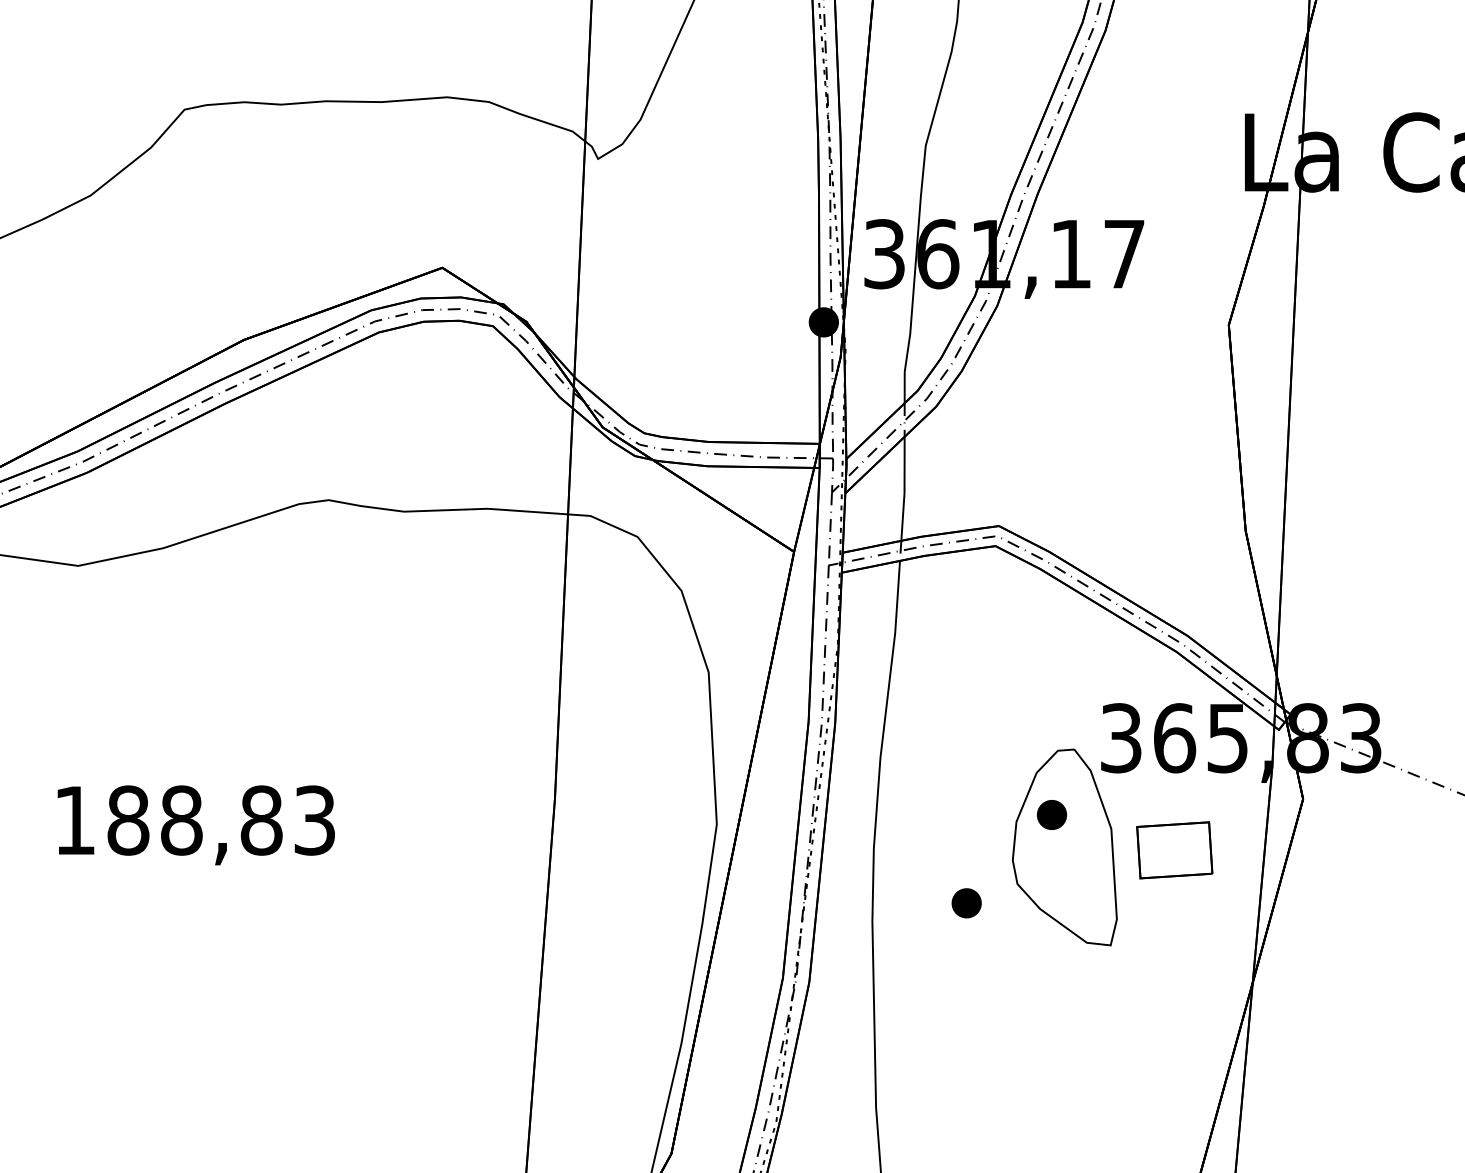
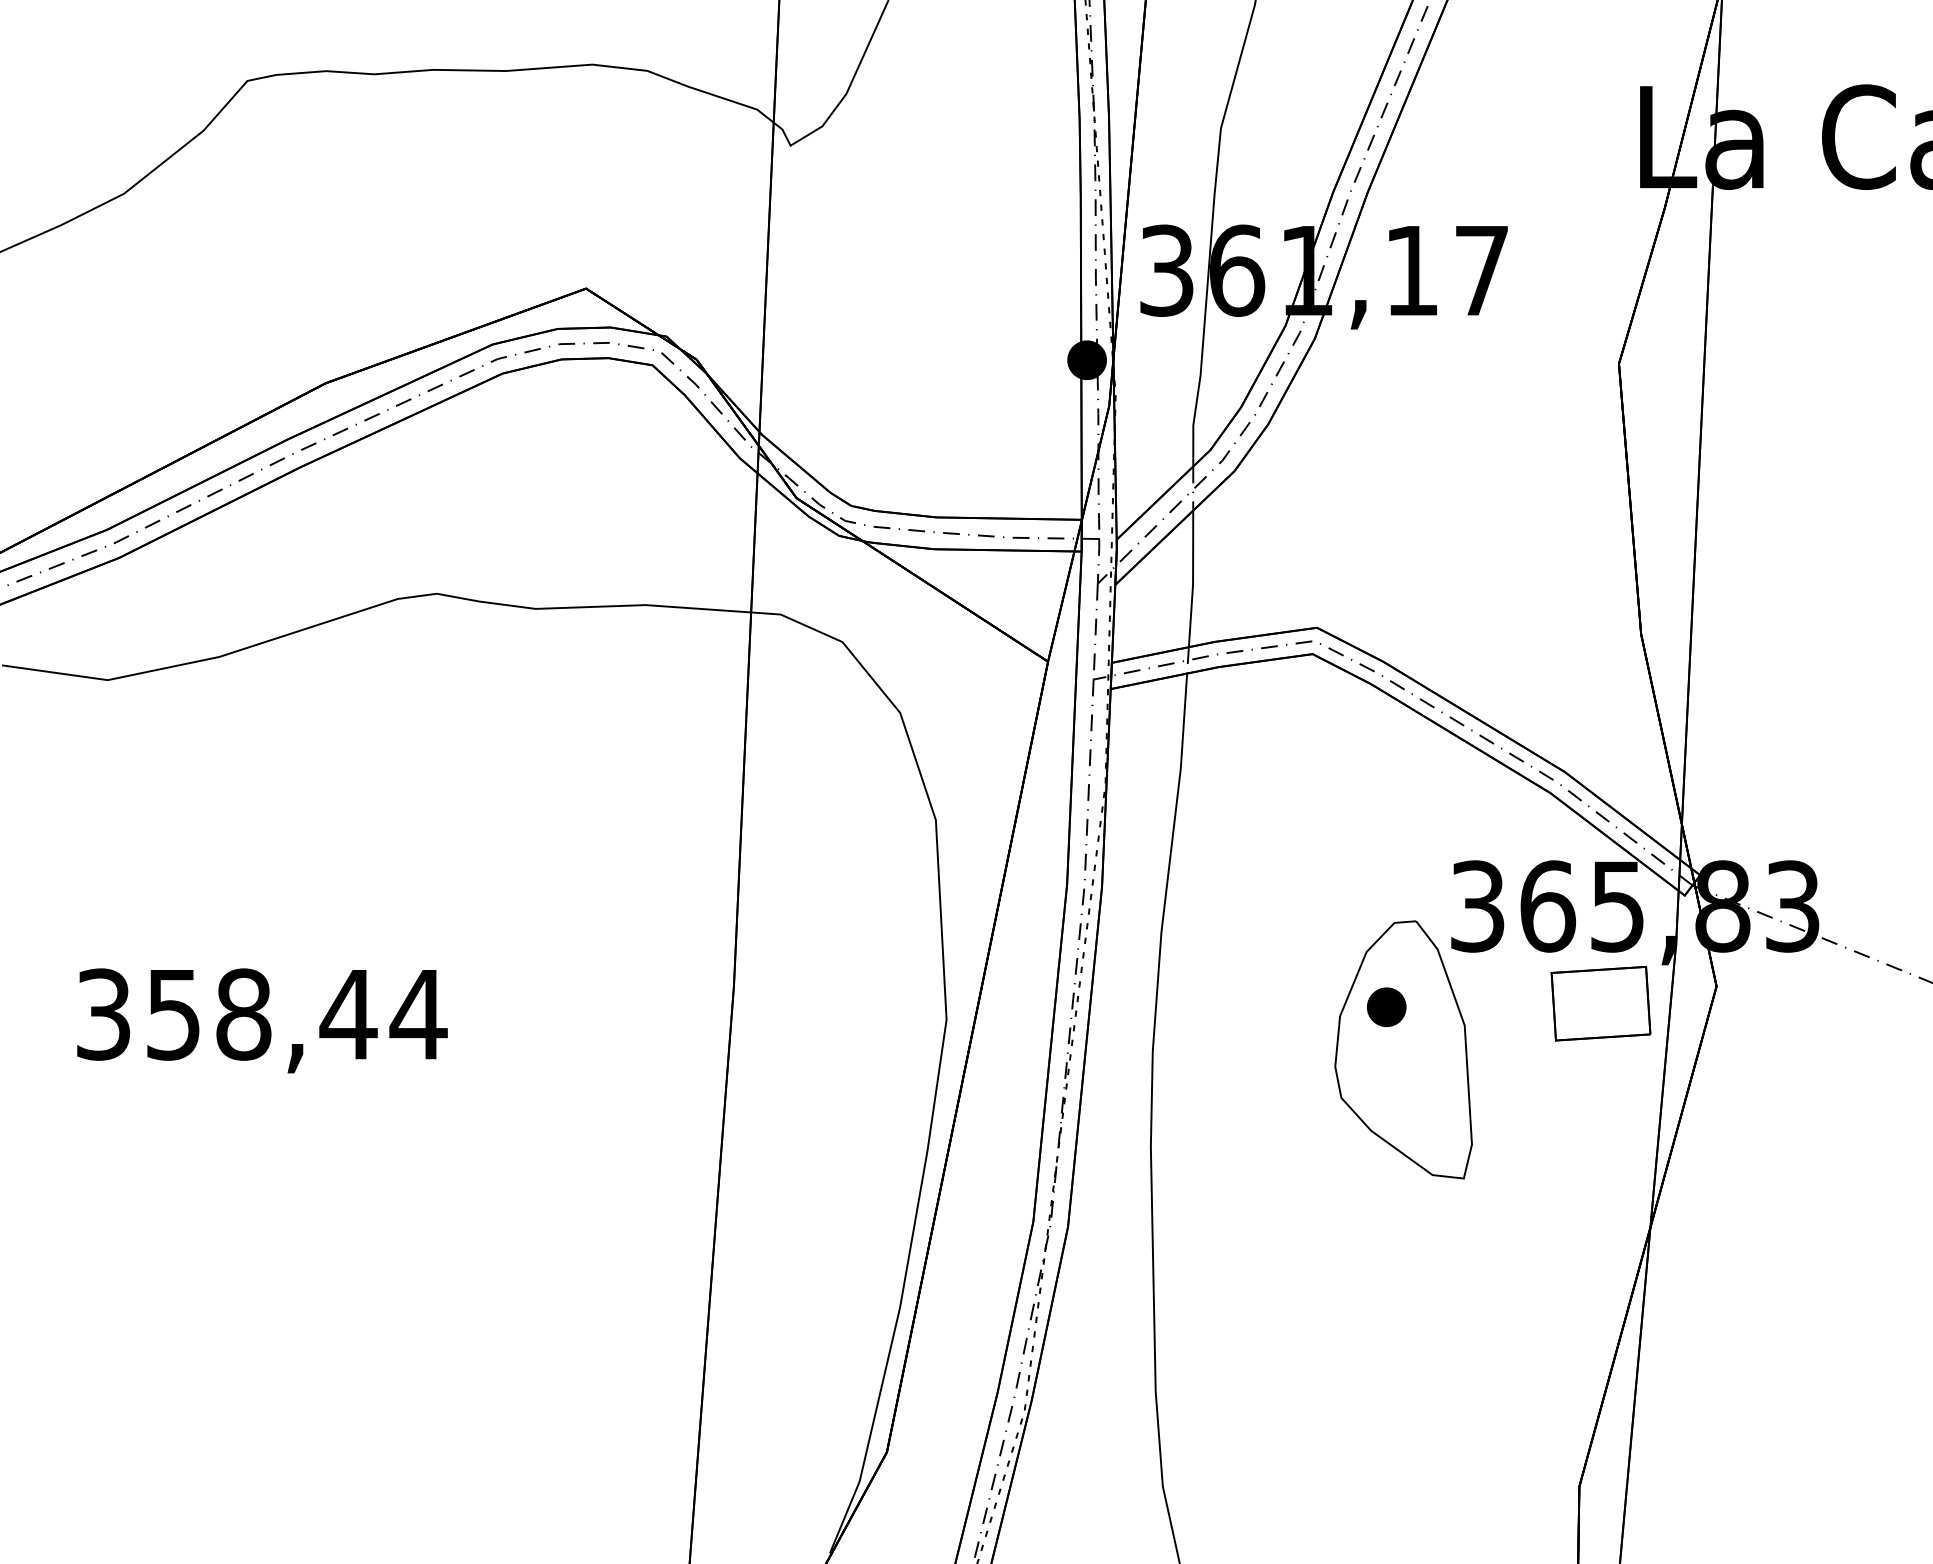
text: (195, 820) -> (262, 1014), 188,83 -> 358,44
part: (1174, 850) -> (1600, 1003), moved
part: (966, 902) -> (1274, 1122), removed

